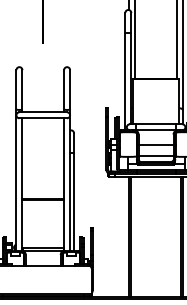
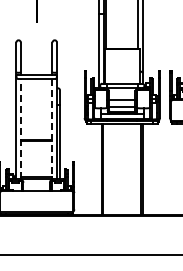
line: (21, 183) -> (20, 128), solid -> dashed
line: (64, 184) -> (52, 129), solid -> dashed

